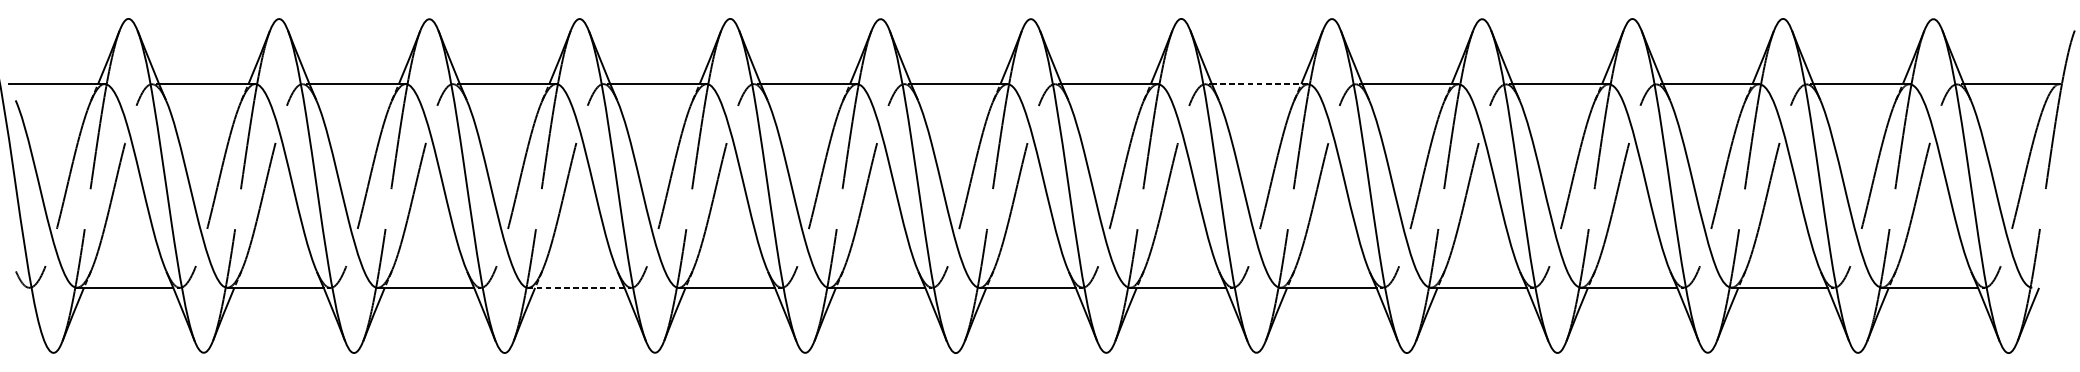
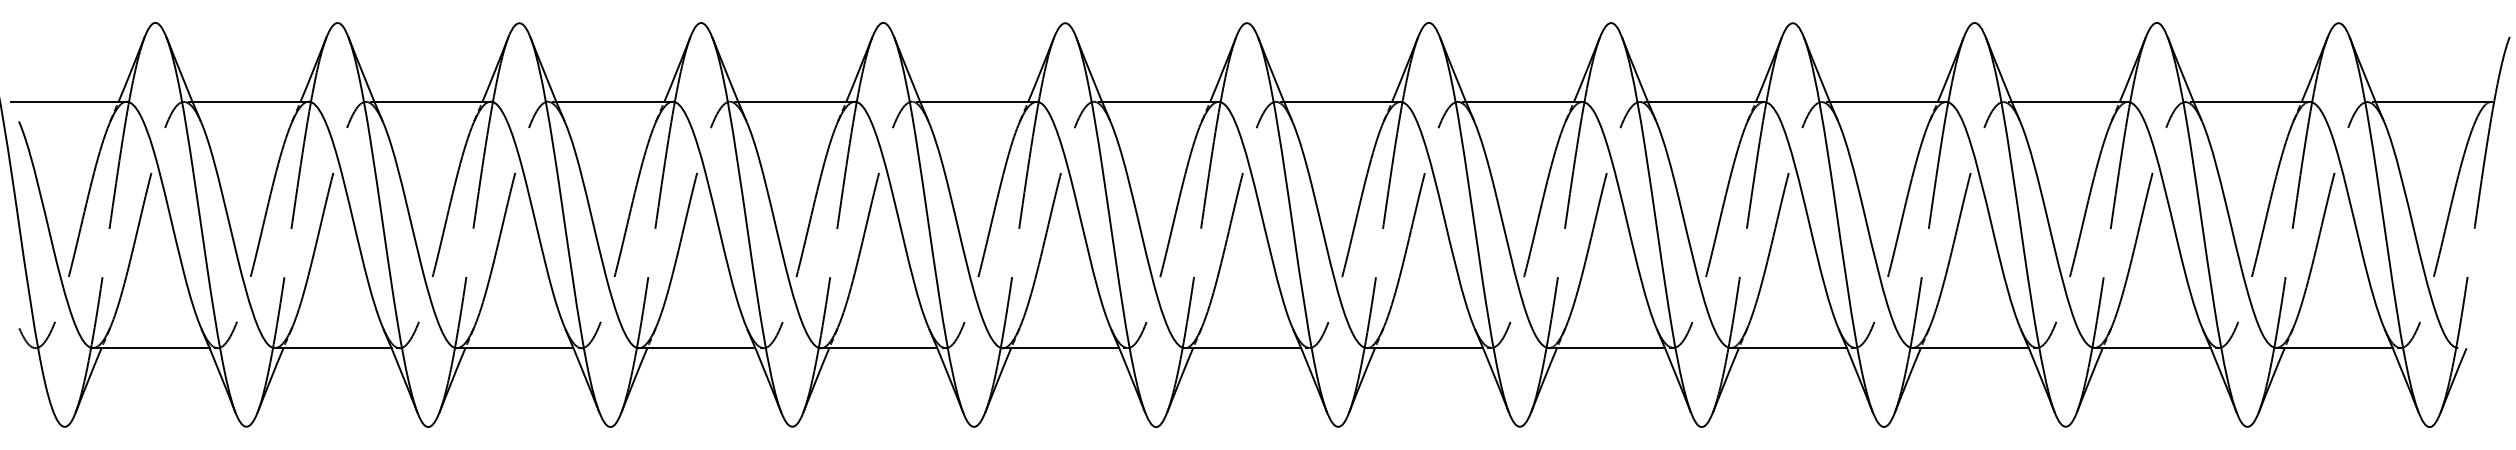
line: (1259, 83) -> (1523, 101), dashed -> solid
line: (575, 288) -> (696, 348), dashed -> solid

